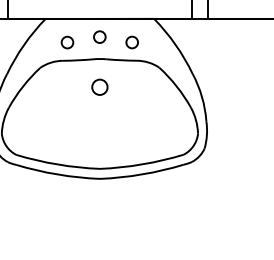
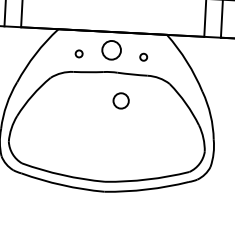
circle: (99, 36) -> (111, 49), size x1.6
circle: (67, 42) -> (79, 53), size x0.6
circle: (131, 42) -> (143, 57), size x0.6
circle: (99, 86) -> (120, 100), moved

